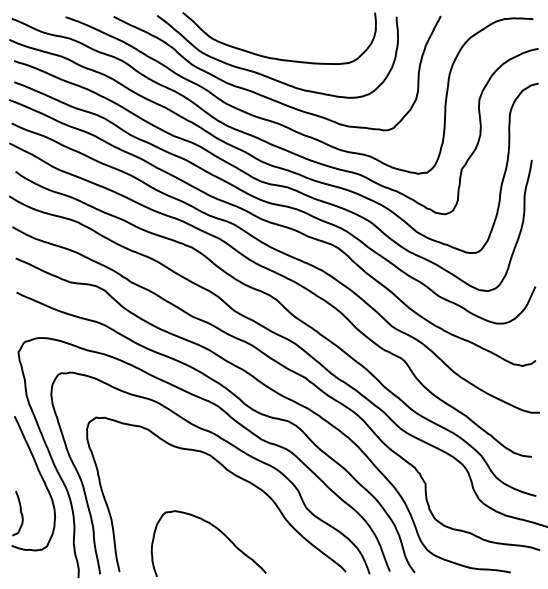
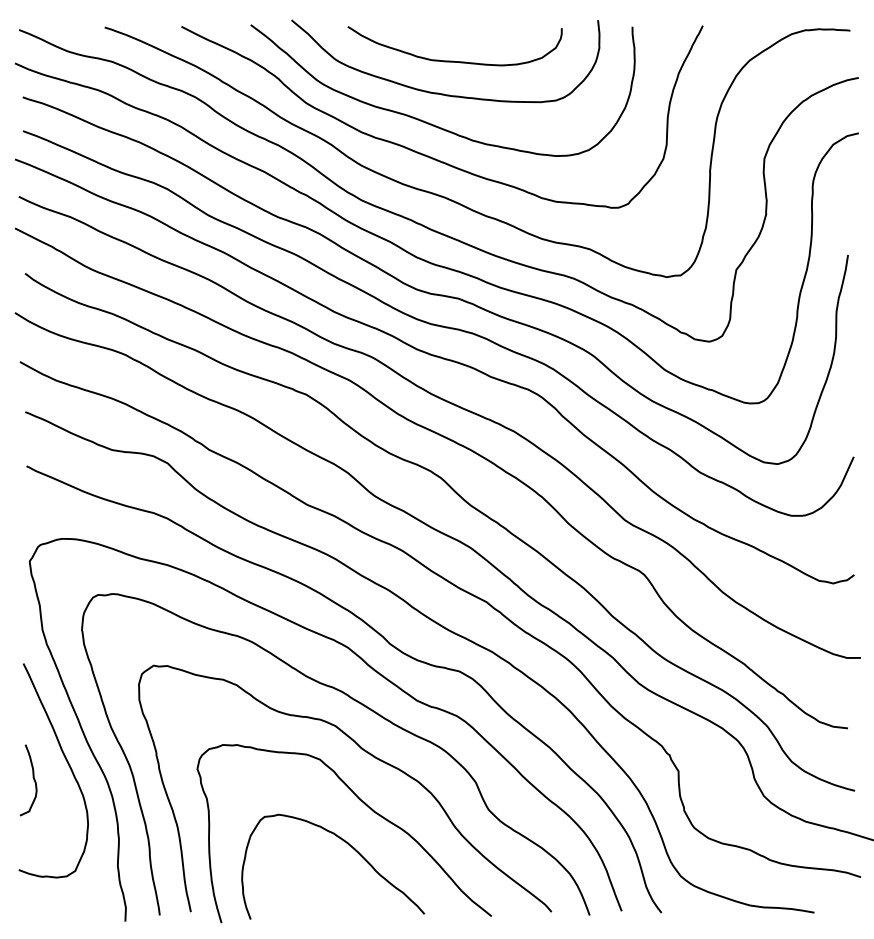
curve: (285, 37) -> (455, 59), added
curve: (228, 505) -> (364, 805), added
curve: (20, 513) -> (32, 780), moved

